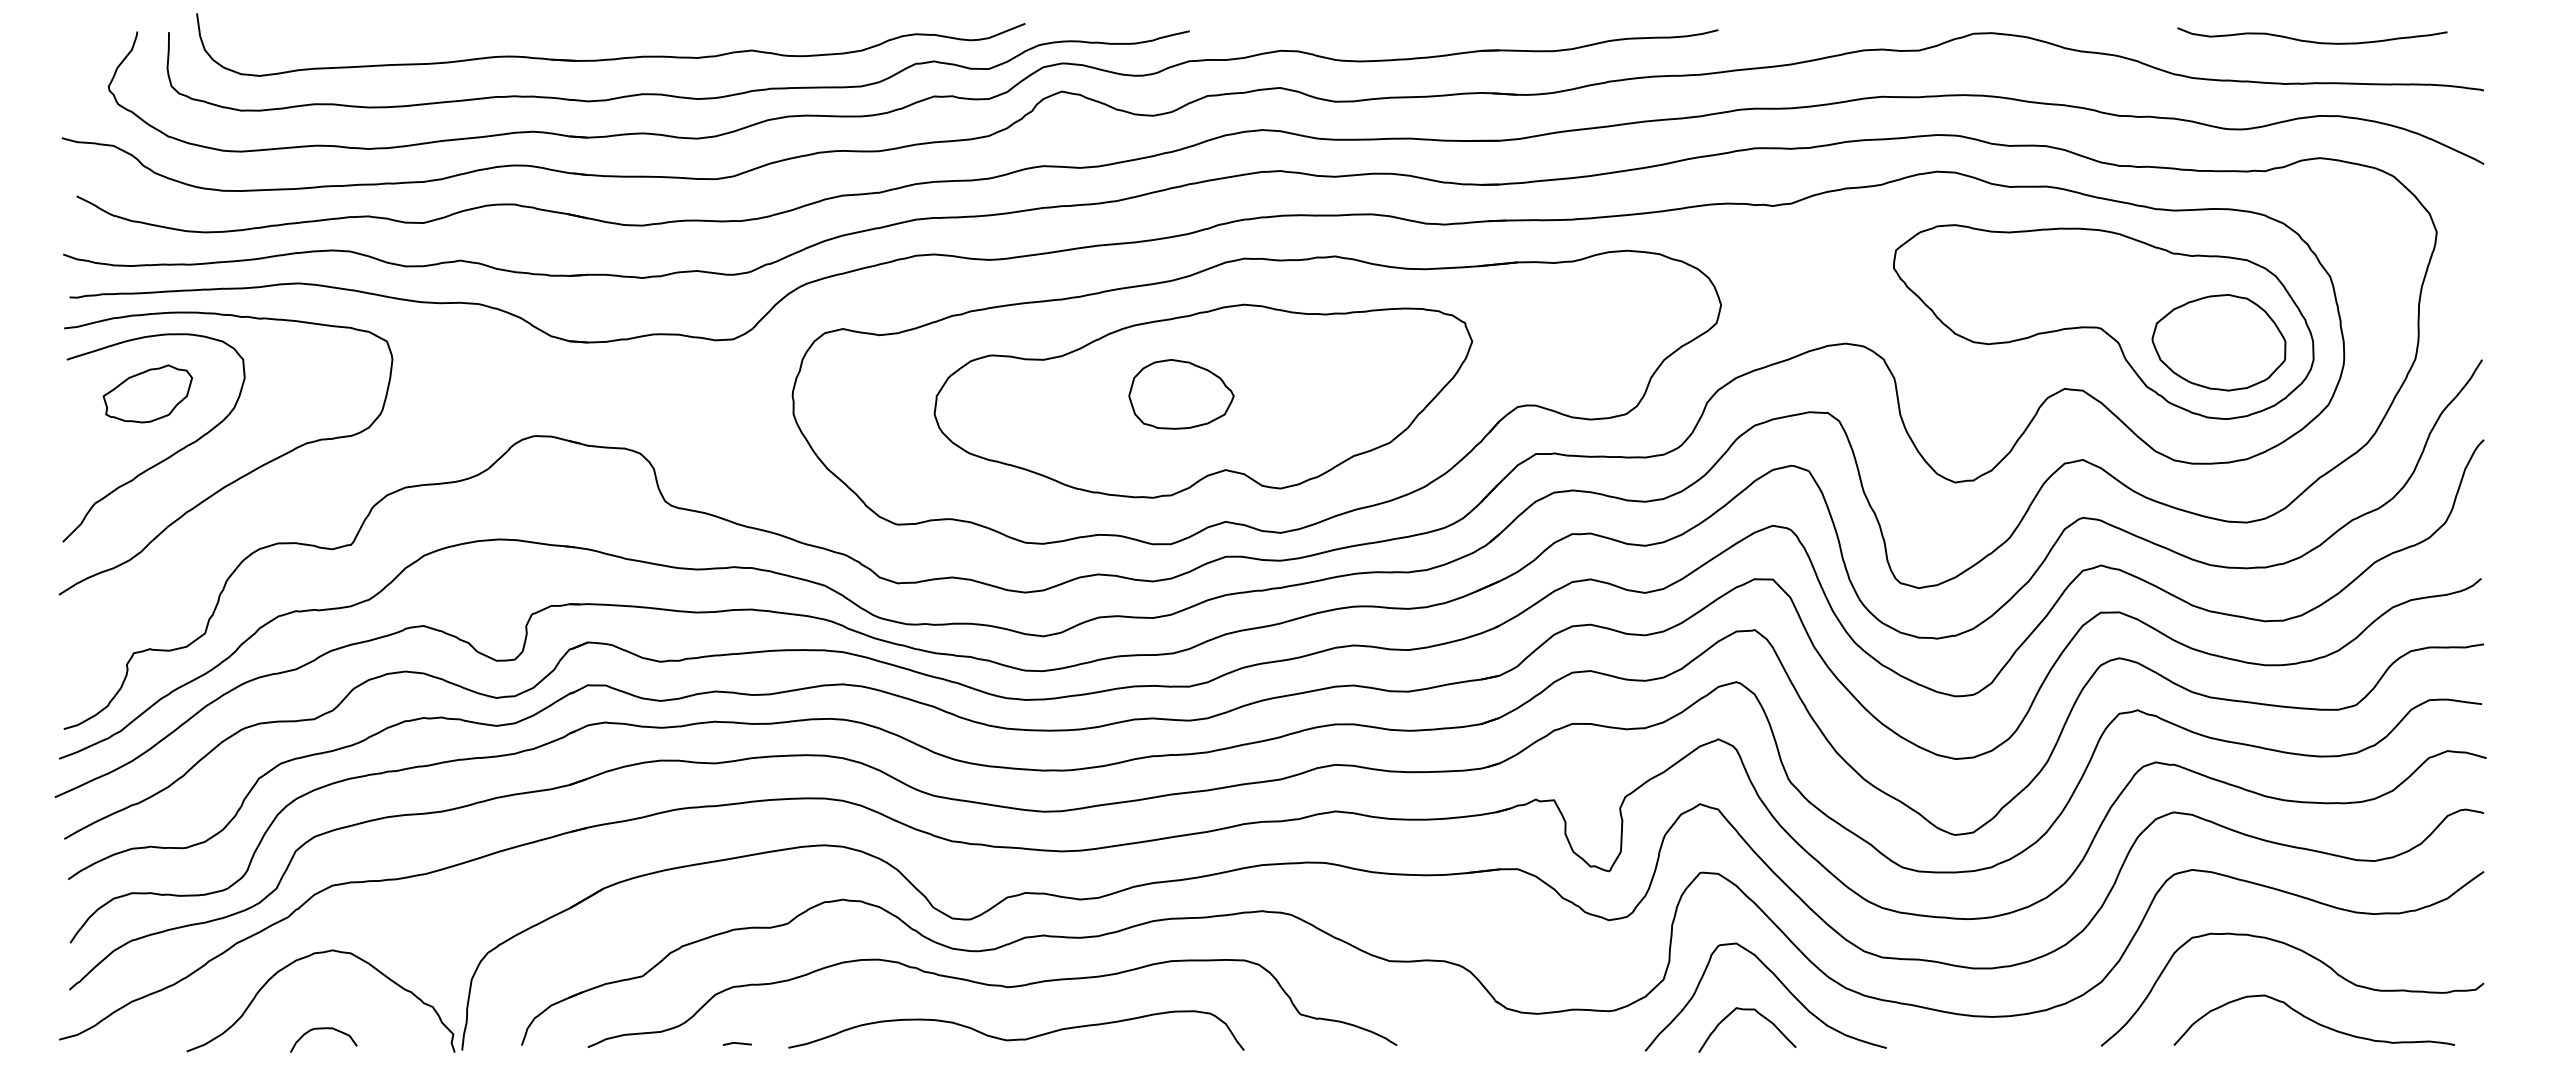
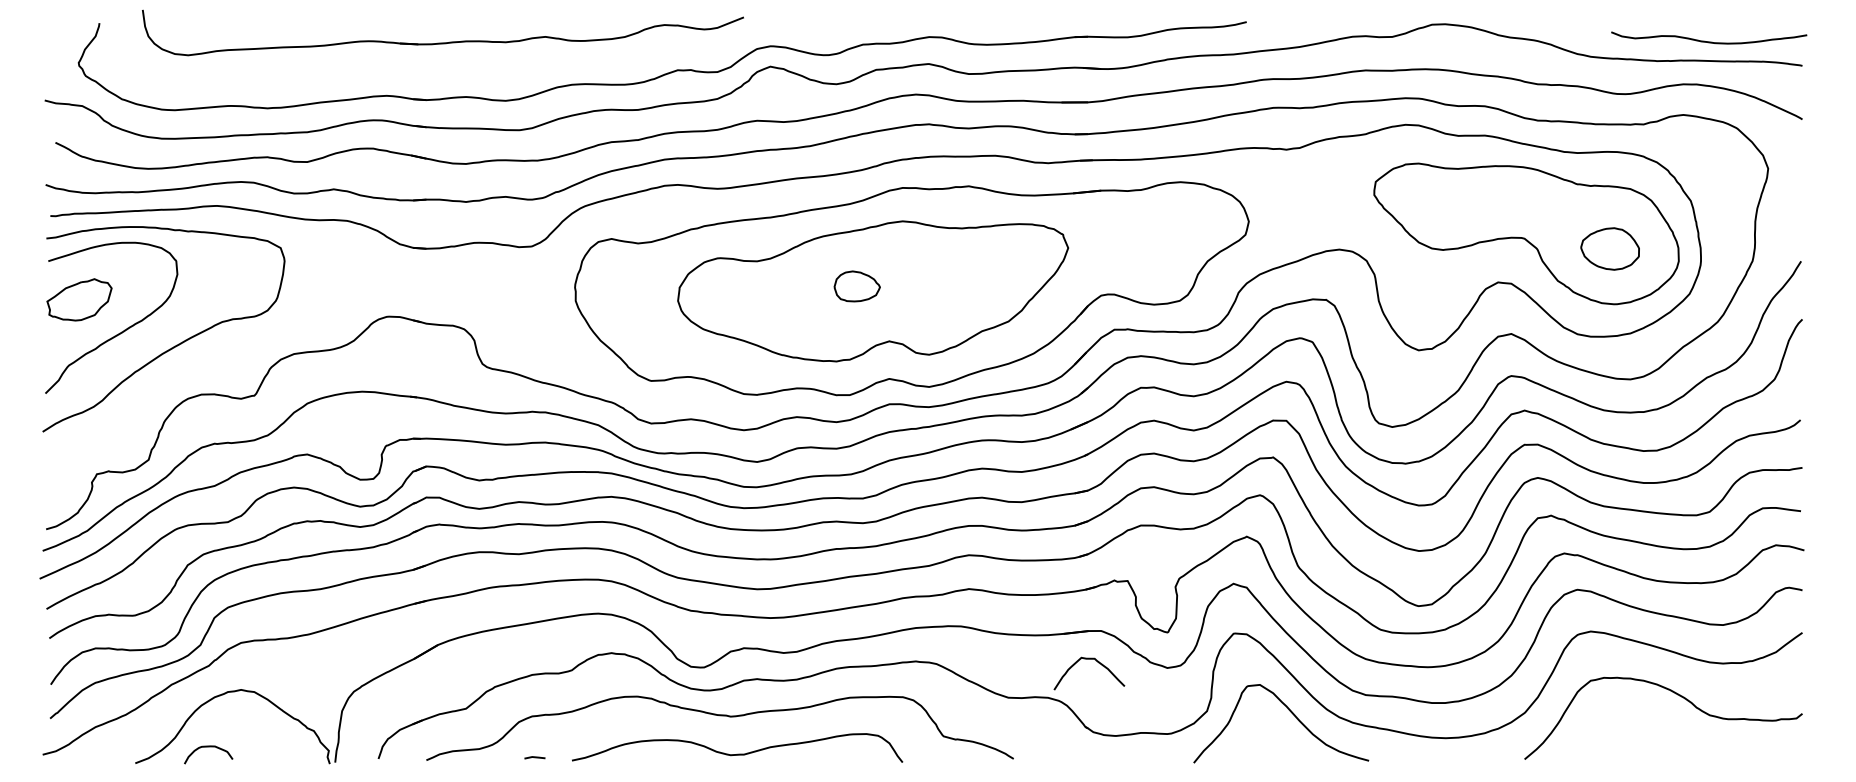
curve: (2310, 40) -> (1707, 41), moved
part: (676, 95) -> (490, 69), removed
part: (2218, 342) -> (1609, 248), size x0.6
part: (147, 393) -> (79, 299), moved
part: (1181, 394) -> (857, 286), size x0.6
curve: (1758, 1014) -> (1097, 662), moved
curve: (2314, 1020) -> (1679, 740), removed
curve: (323, 1029) -> (208, 747), moved

